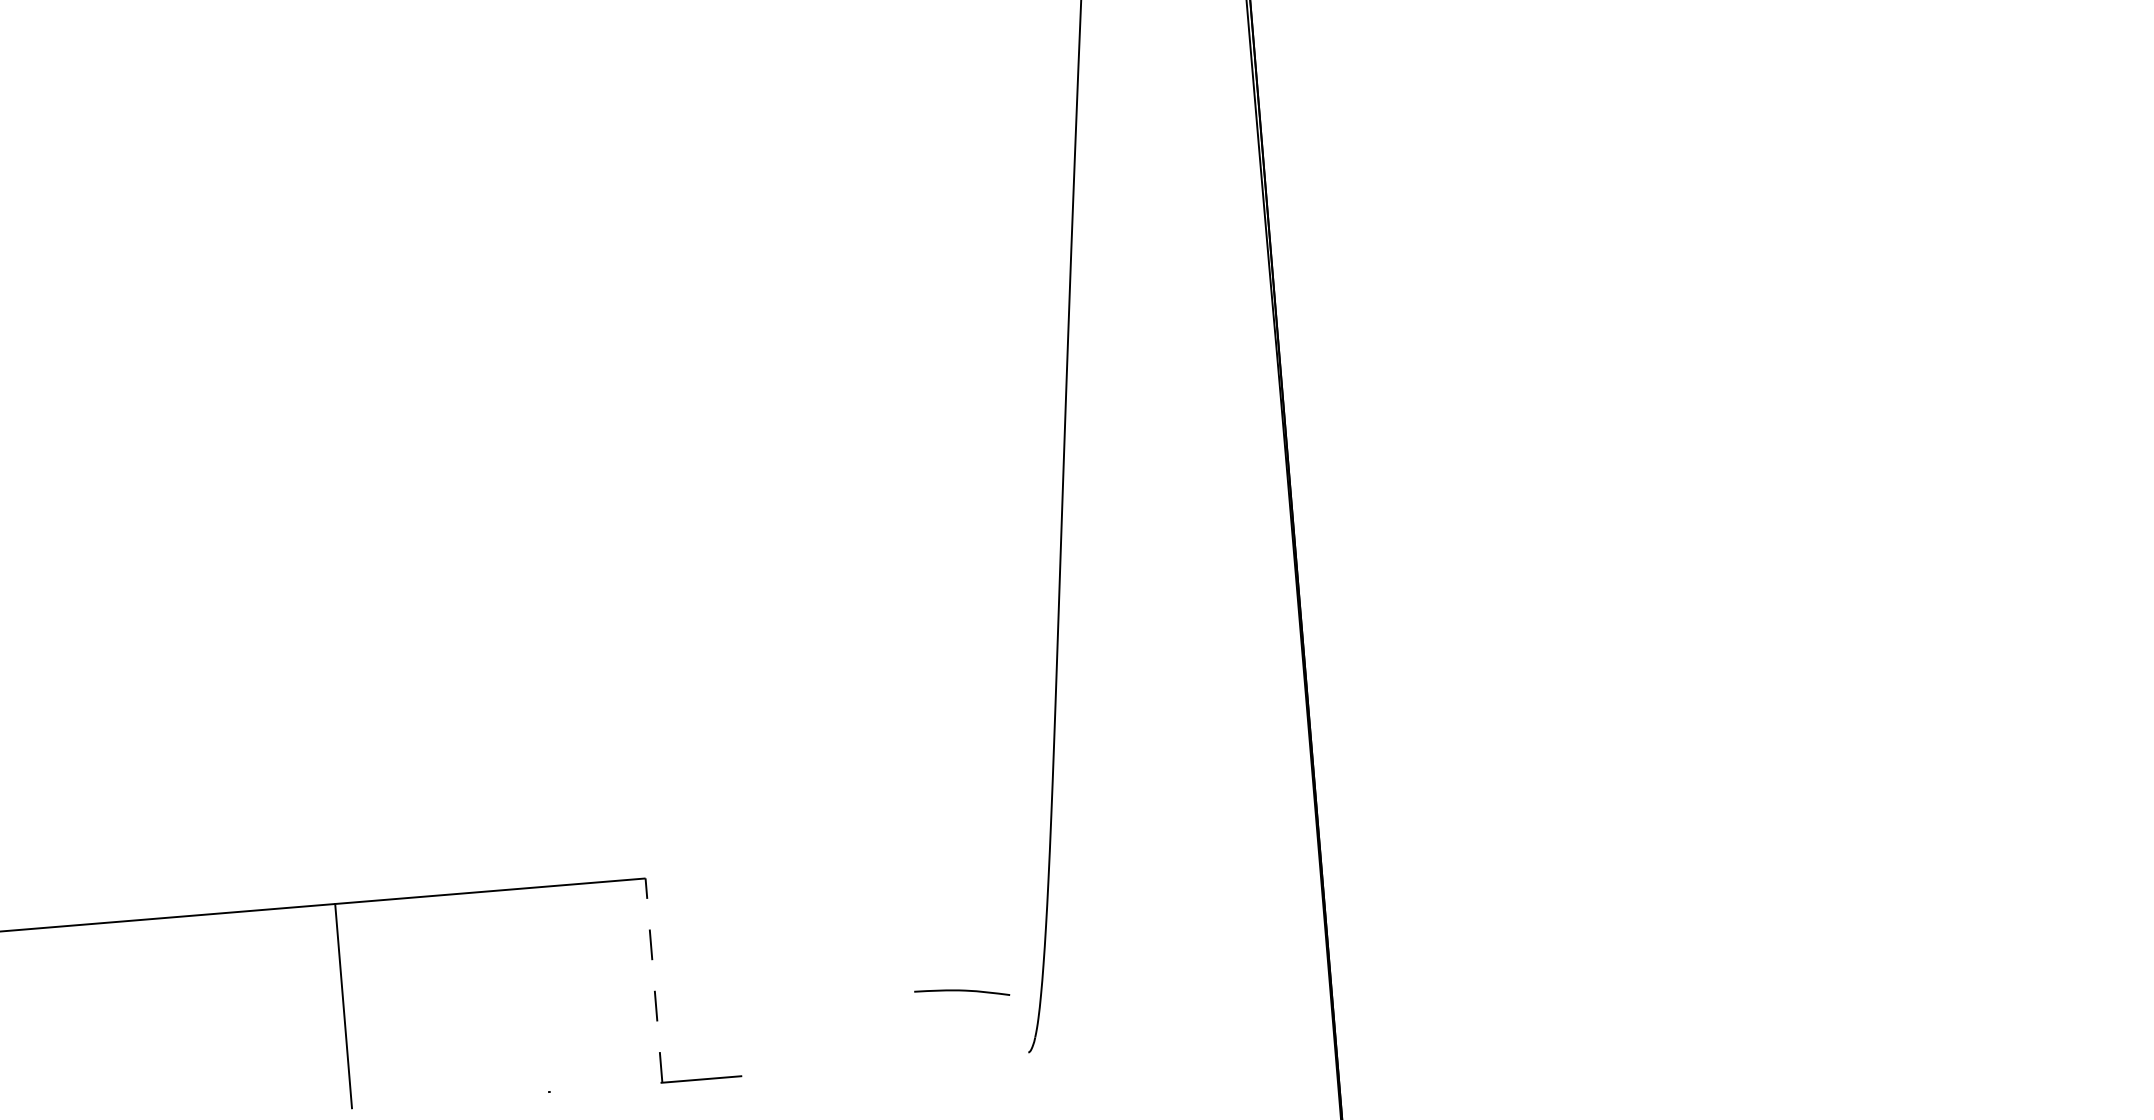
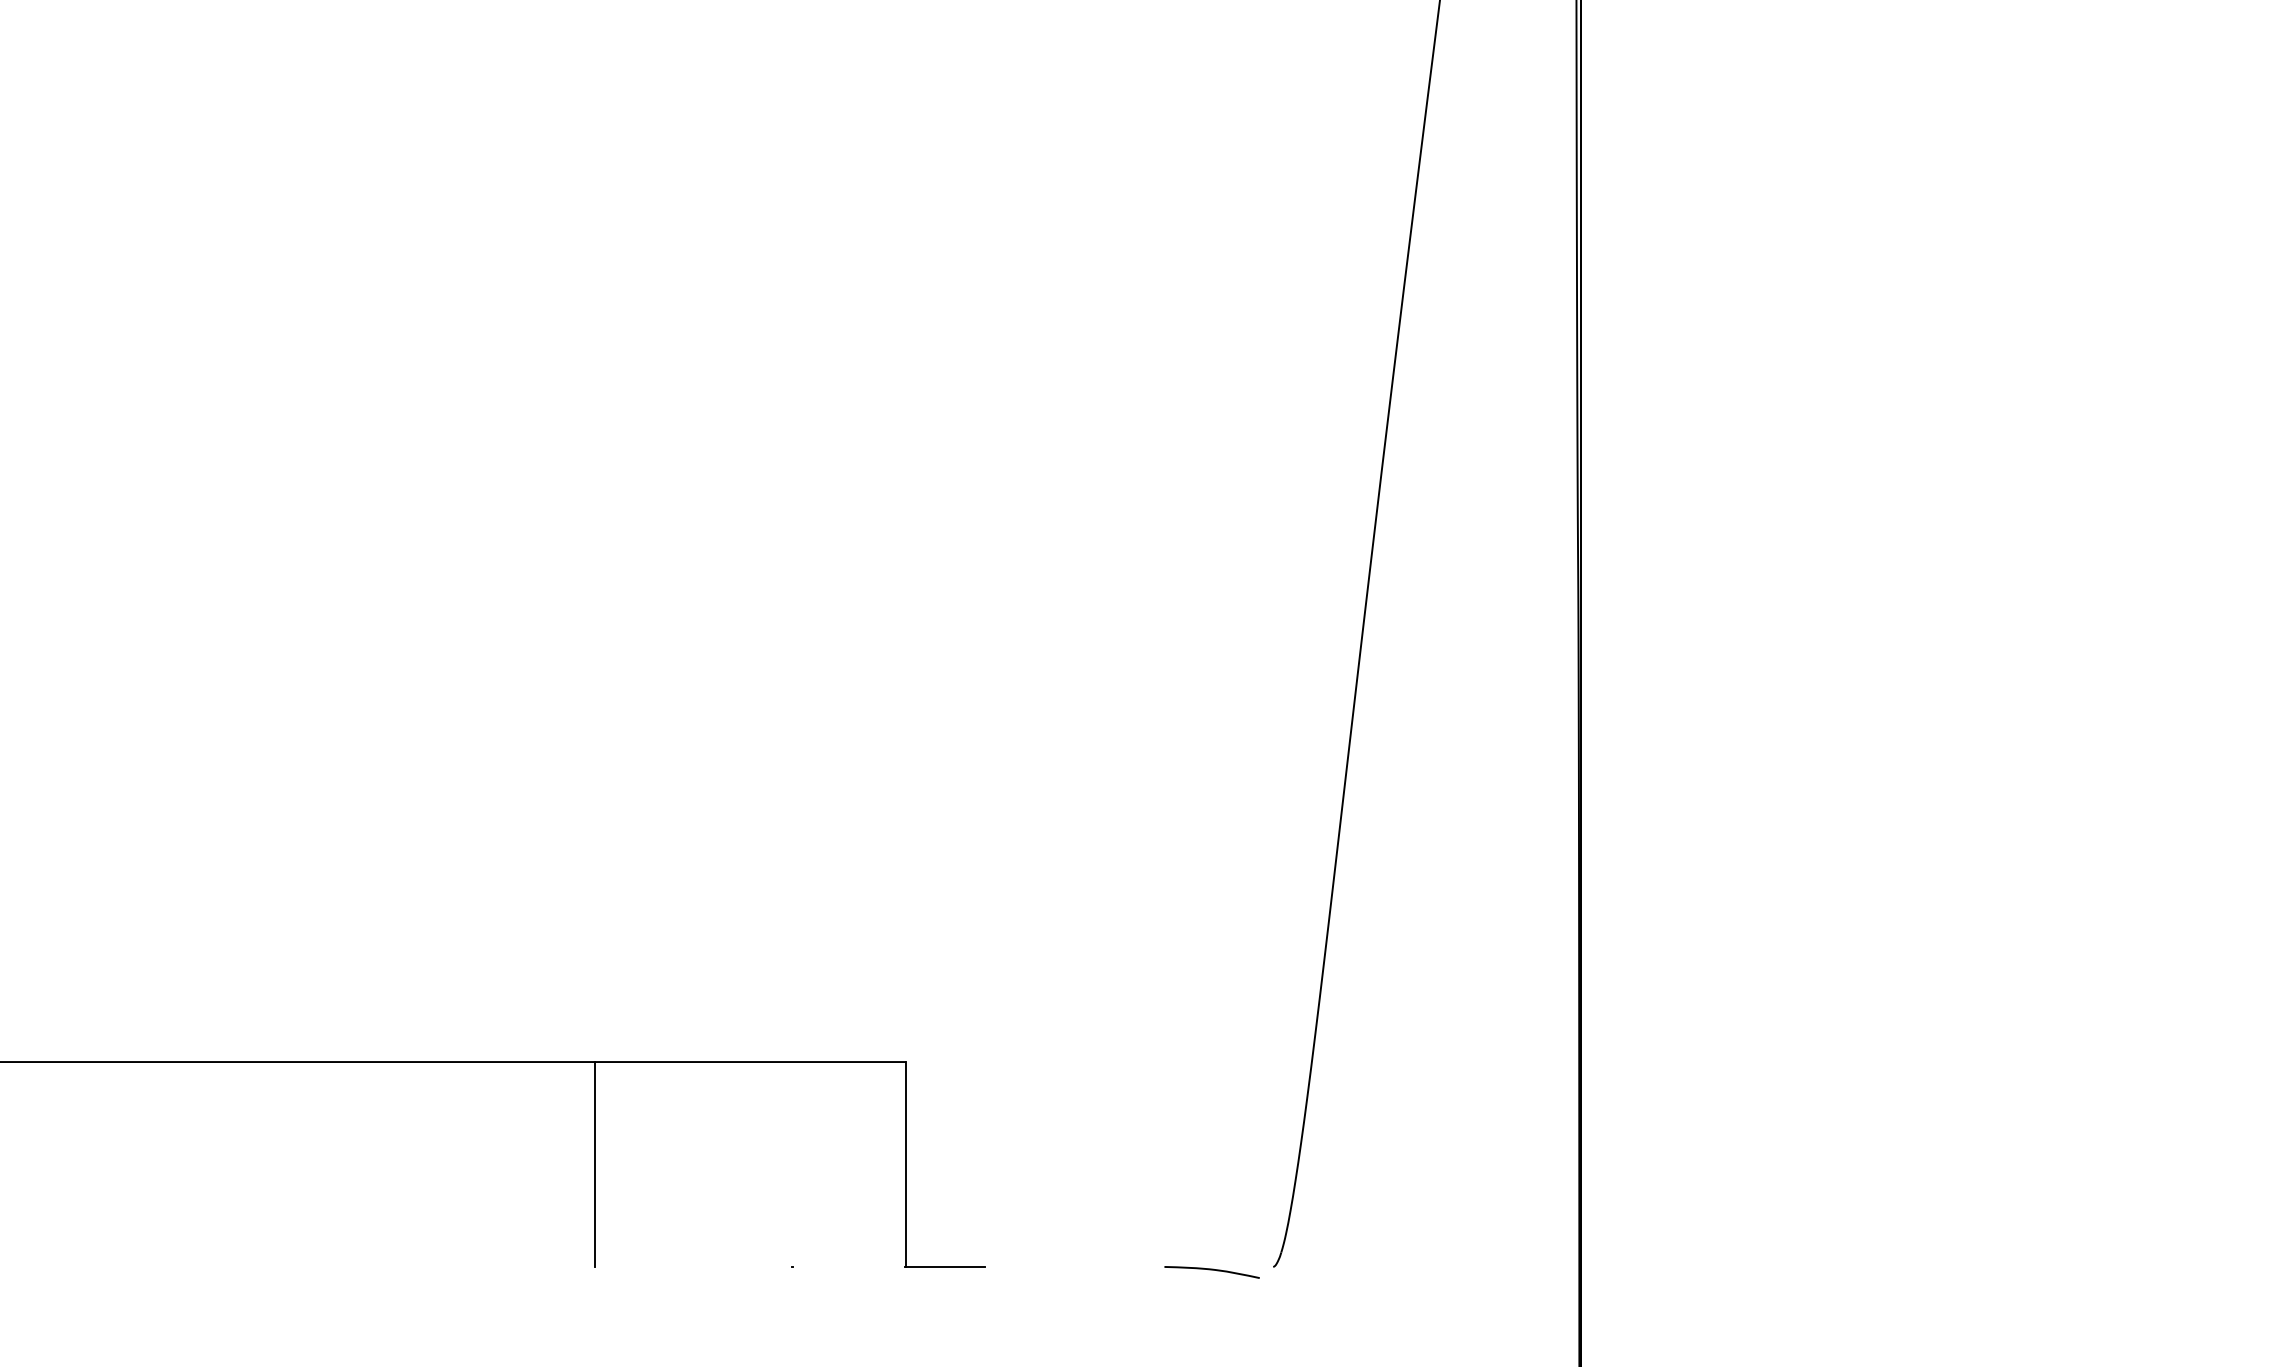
line: (654, 980) -> (906, 1164), dashed -> solid
curve: (961, 991) -> (1211, 1270), moved

